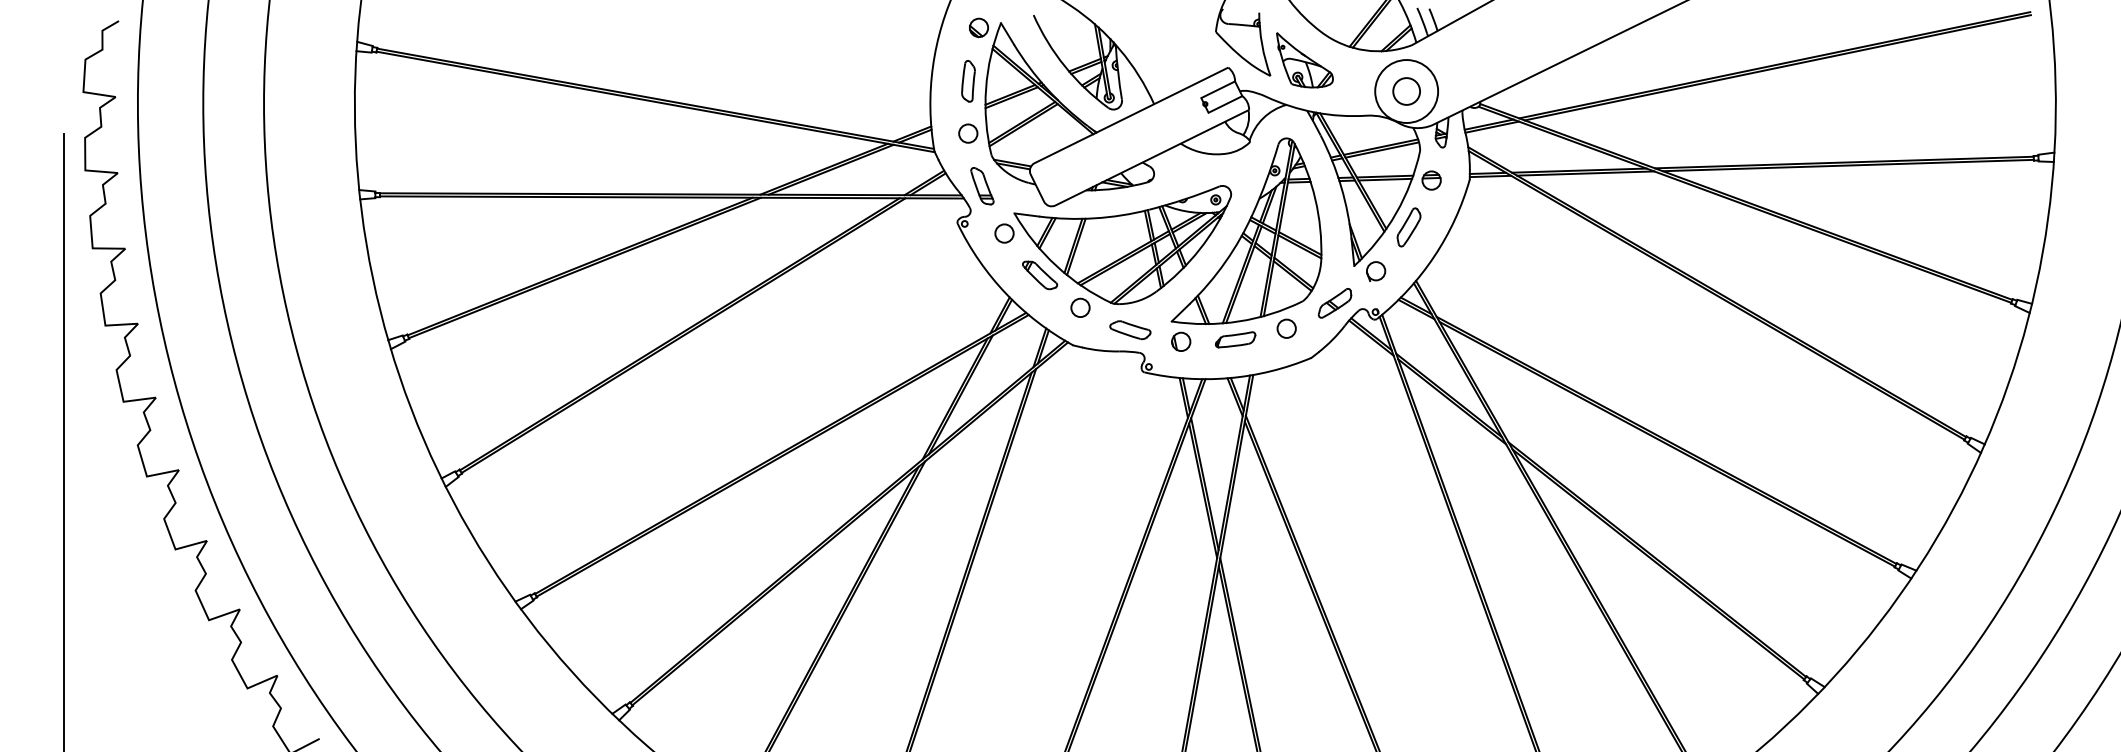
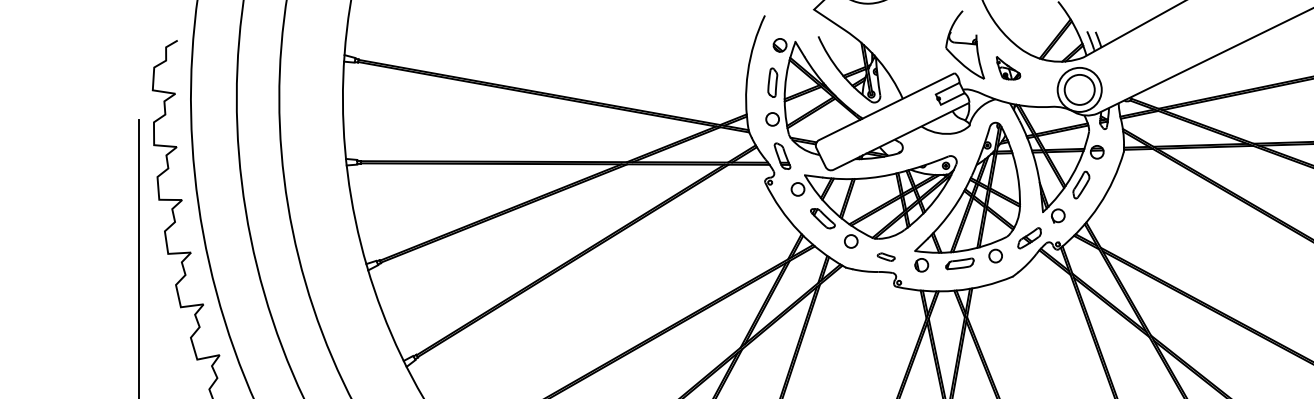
part: (1304, 60) -> (1008, 68), size x0.6
circle: (1406, 91) -> (1079, 89), size x1.6
part: (1130, 330) -> (886, 257), size x0.6

